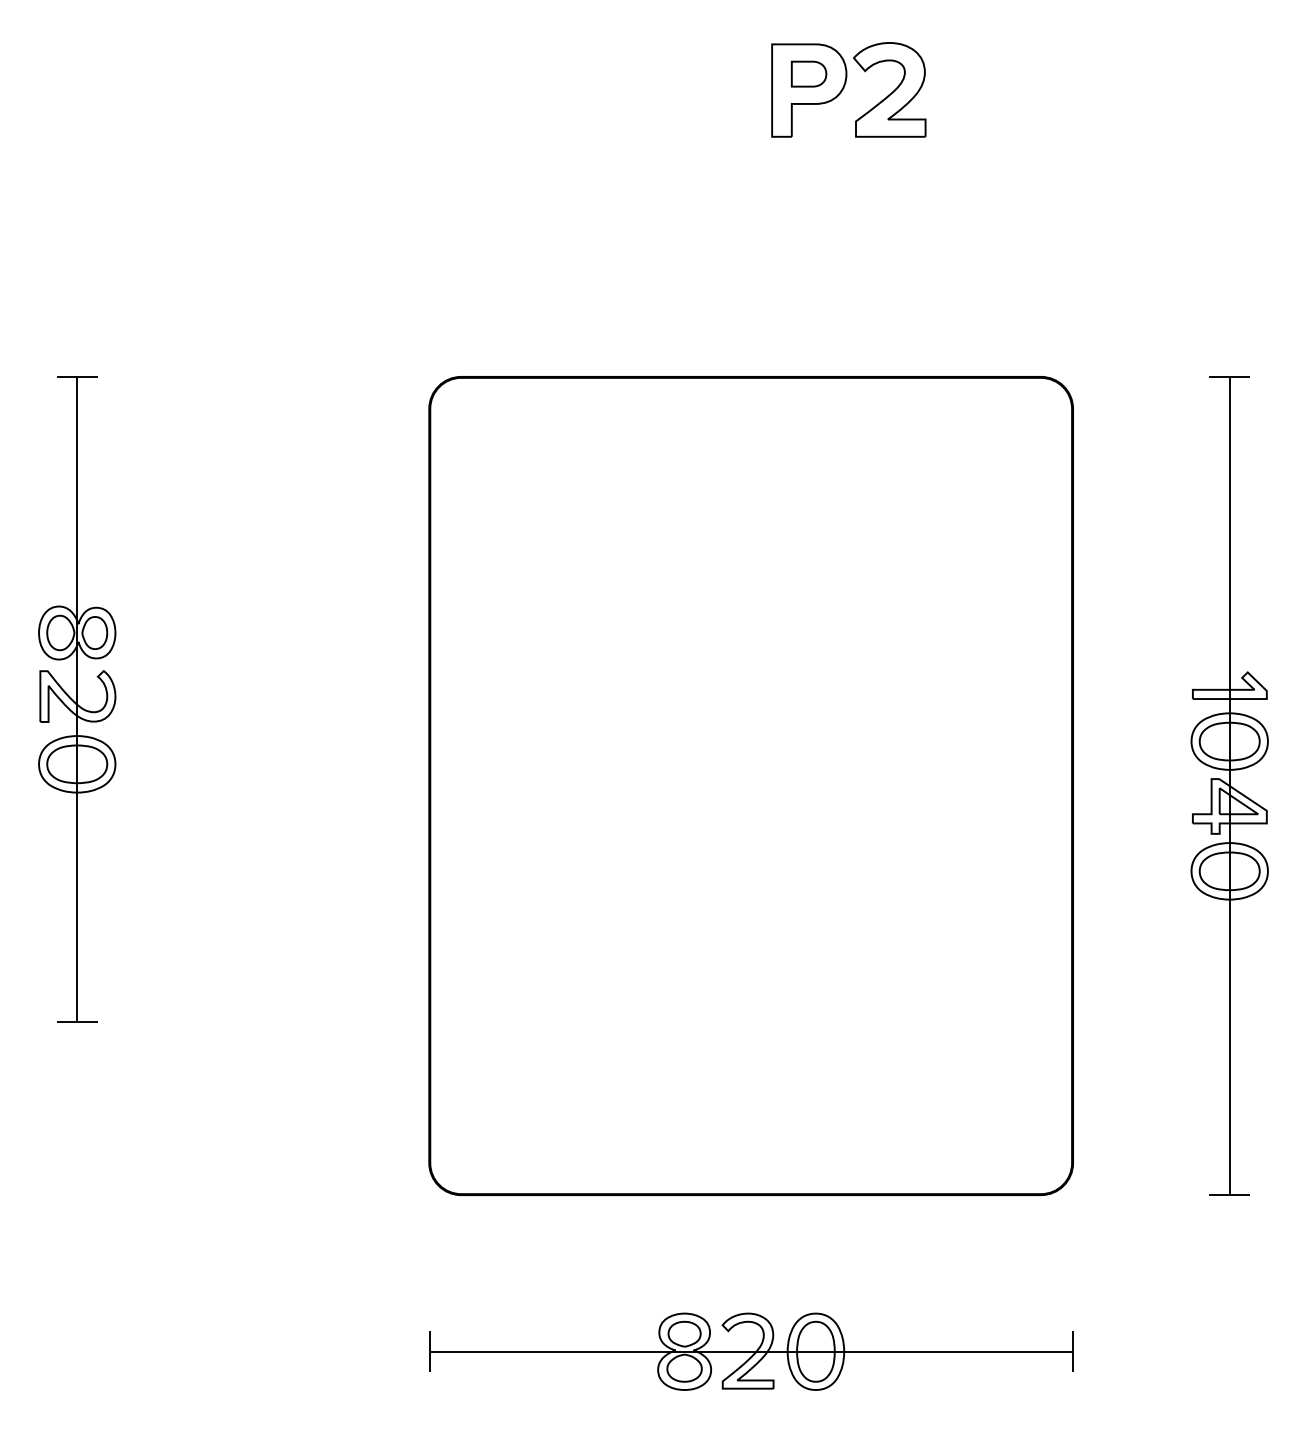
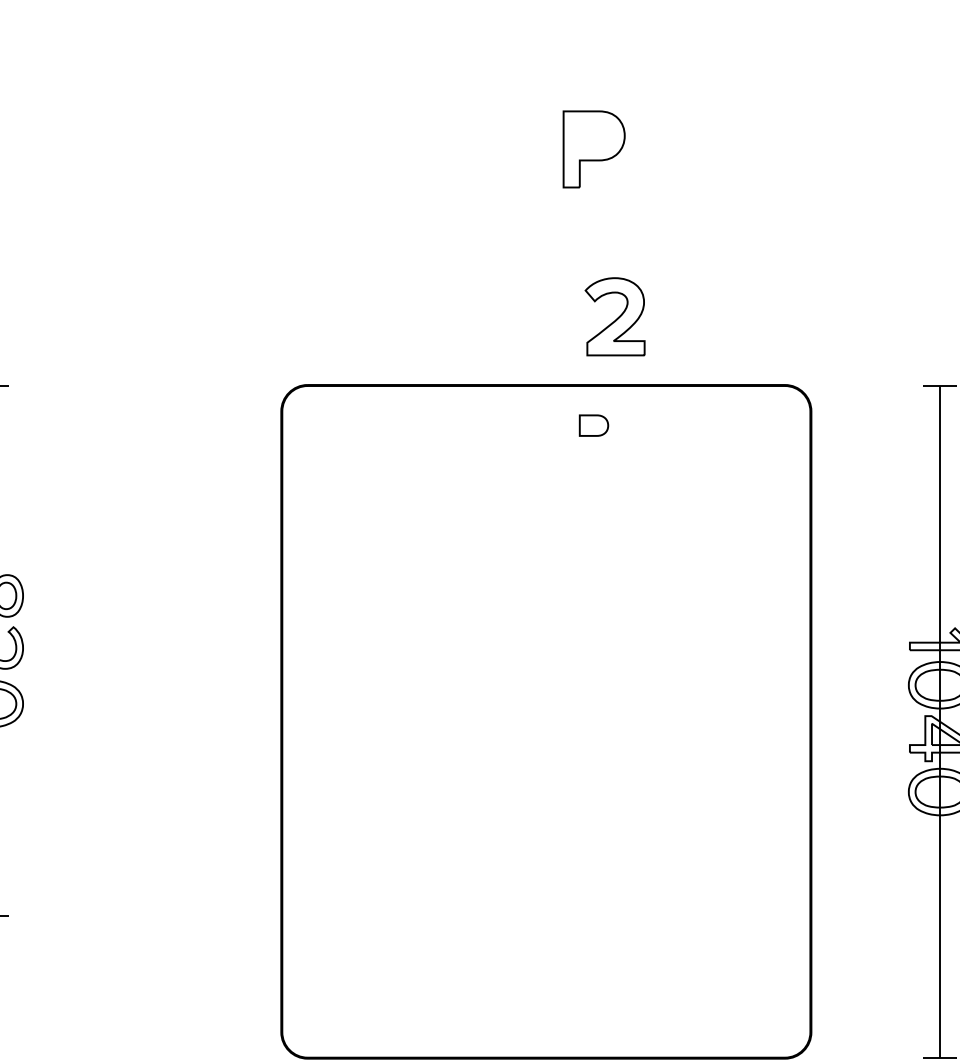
part: (808, 73) -> (593, 425), moved
part: (889, 89) -> (614, 316), moved

